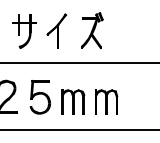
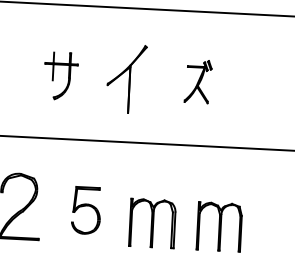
part: (92, 30) -> (198, 81), size x0.6
part: (24, 31) -> (61, 76), size x0.7
part: (39, 97) -> (84, 210), size x0.7

